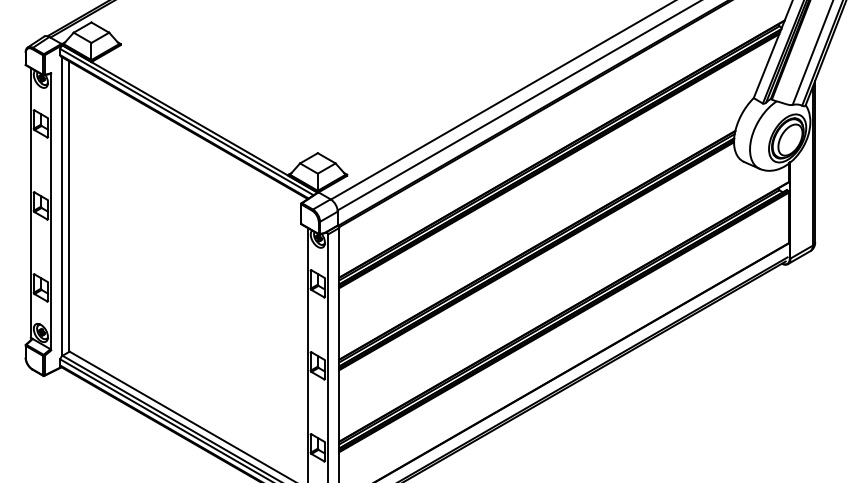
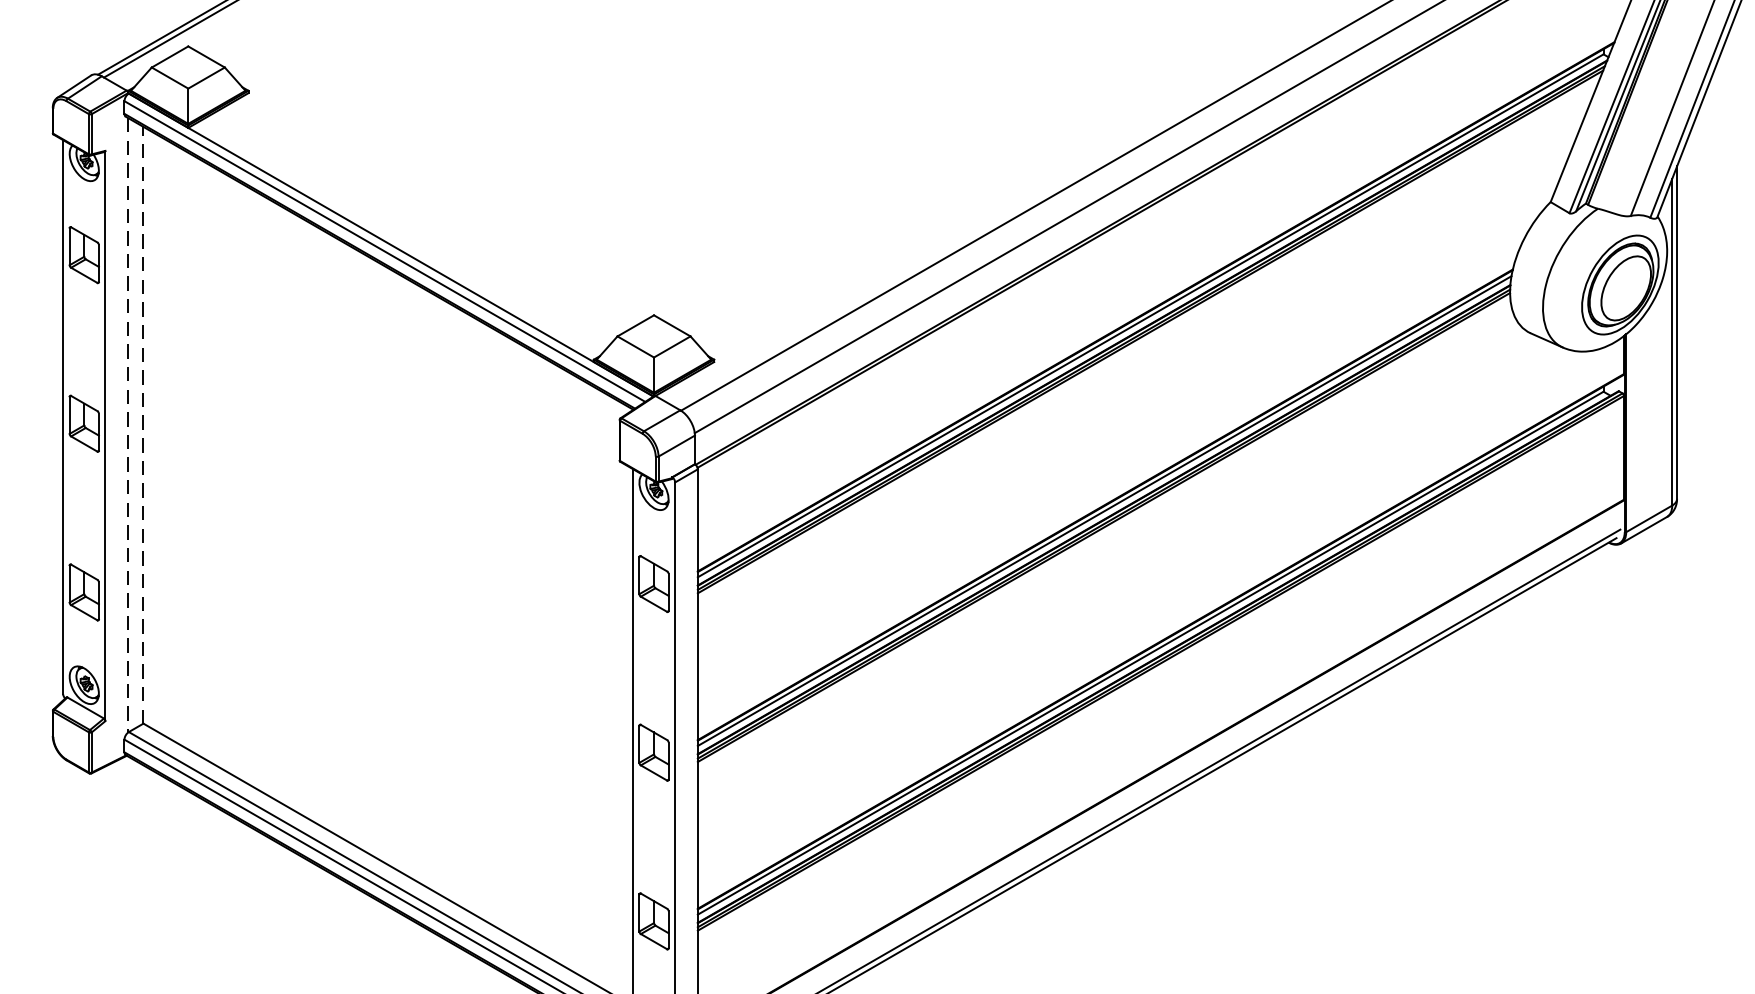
line: (69, 206) -> (143, 425), solid -> dashed
line: (62, 207) -> (128, 427), solid -> dashed

